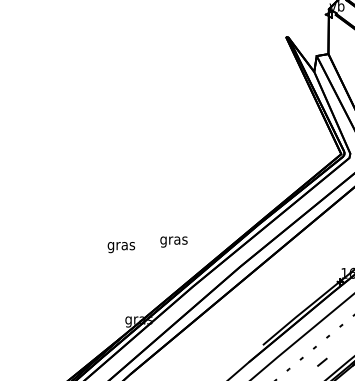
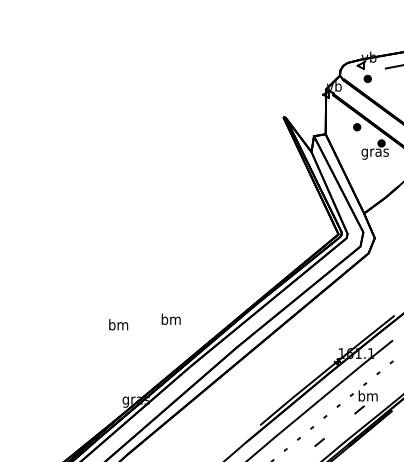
text: (173, 240) -> (170, 320), gras -> bm
text: (121, 246) -> (118, 326), gras -> bm

